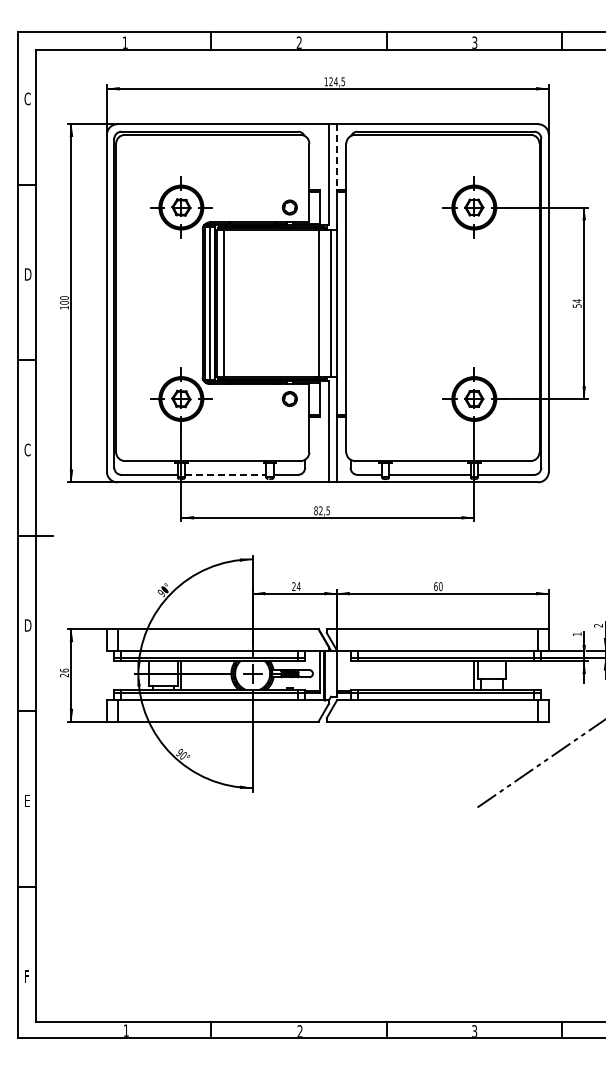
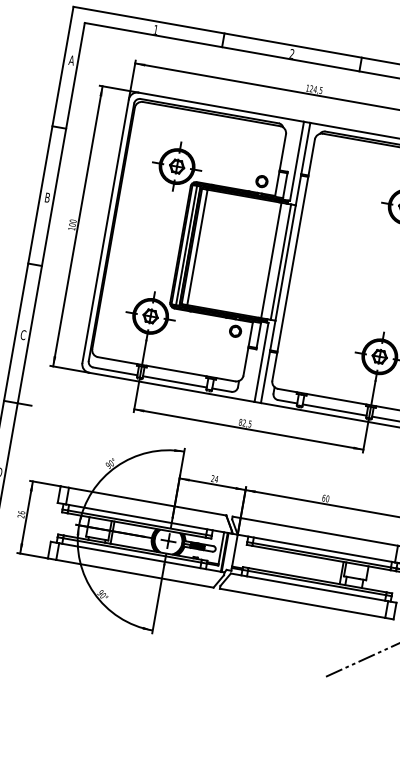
text: (27, 98) -> (71, 60), C -> A
line: (337, 157) -> (306, 149), dashed -> solid
text: (28, 274) -> (48, 197), D -> B
line: (225, 474) -> (174, 381), dashed -> solid

